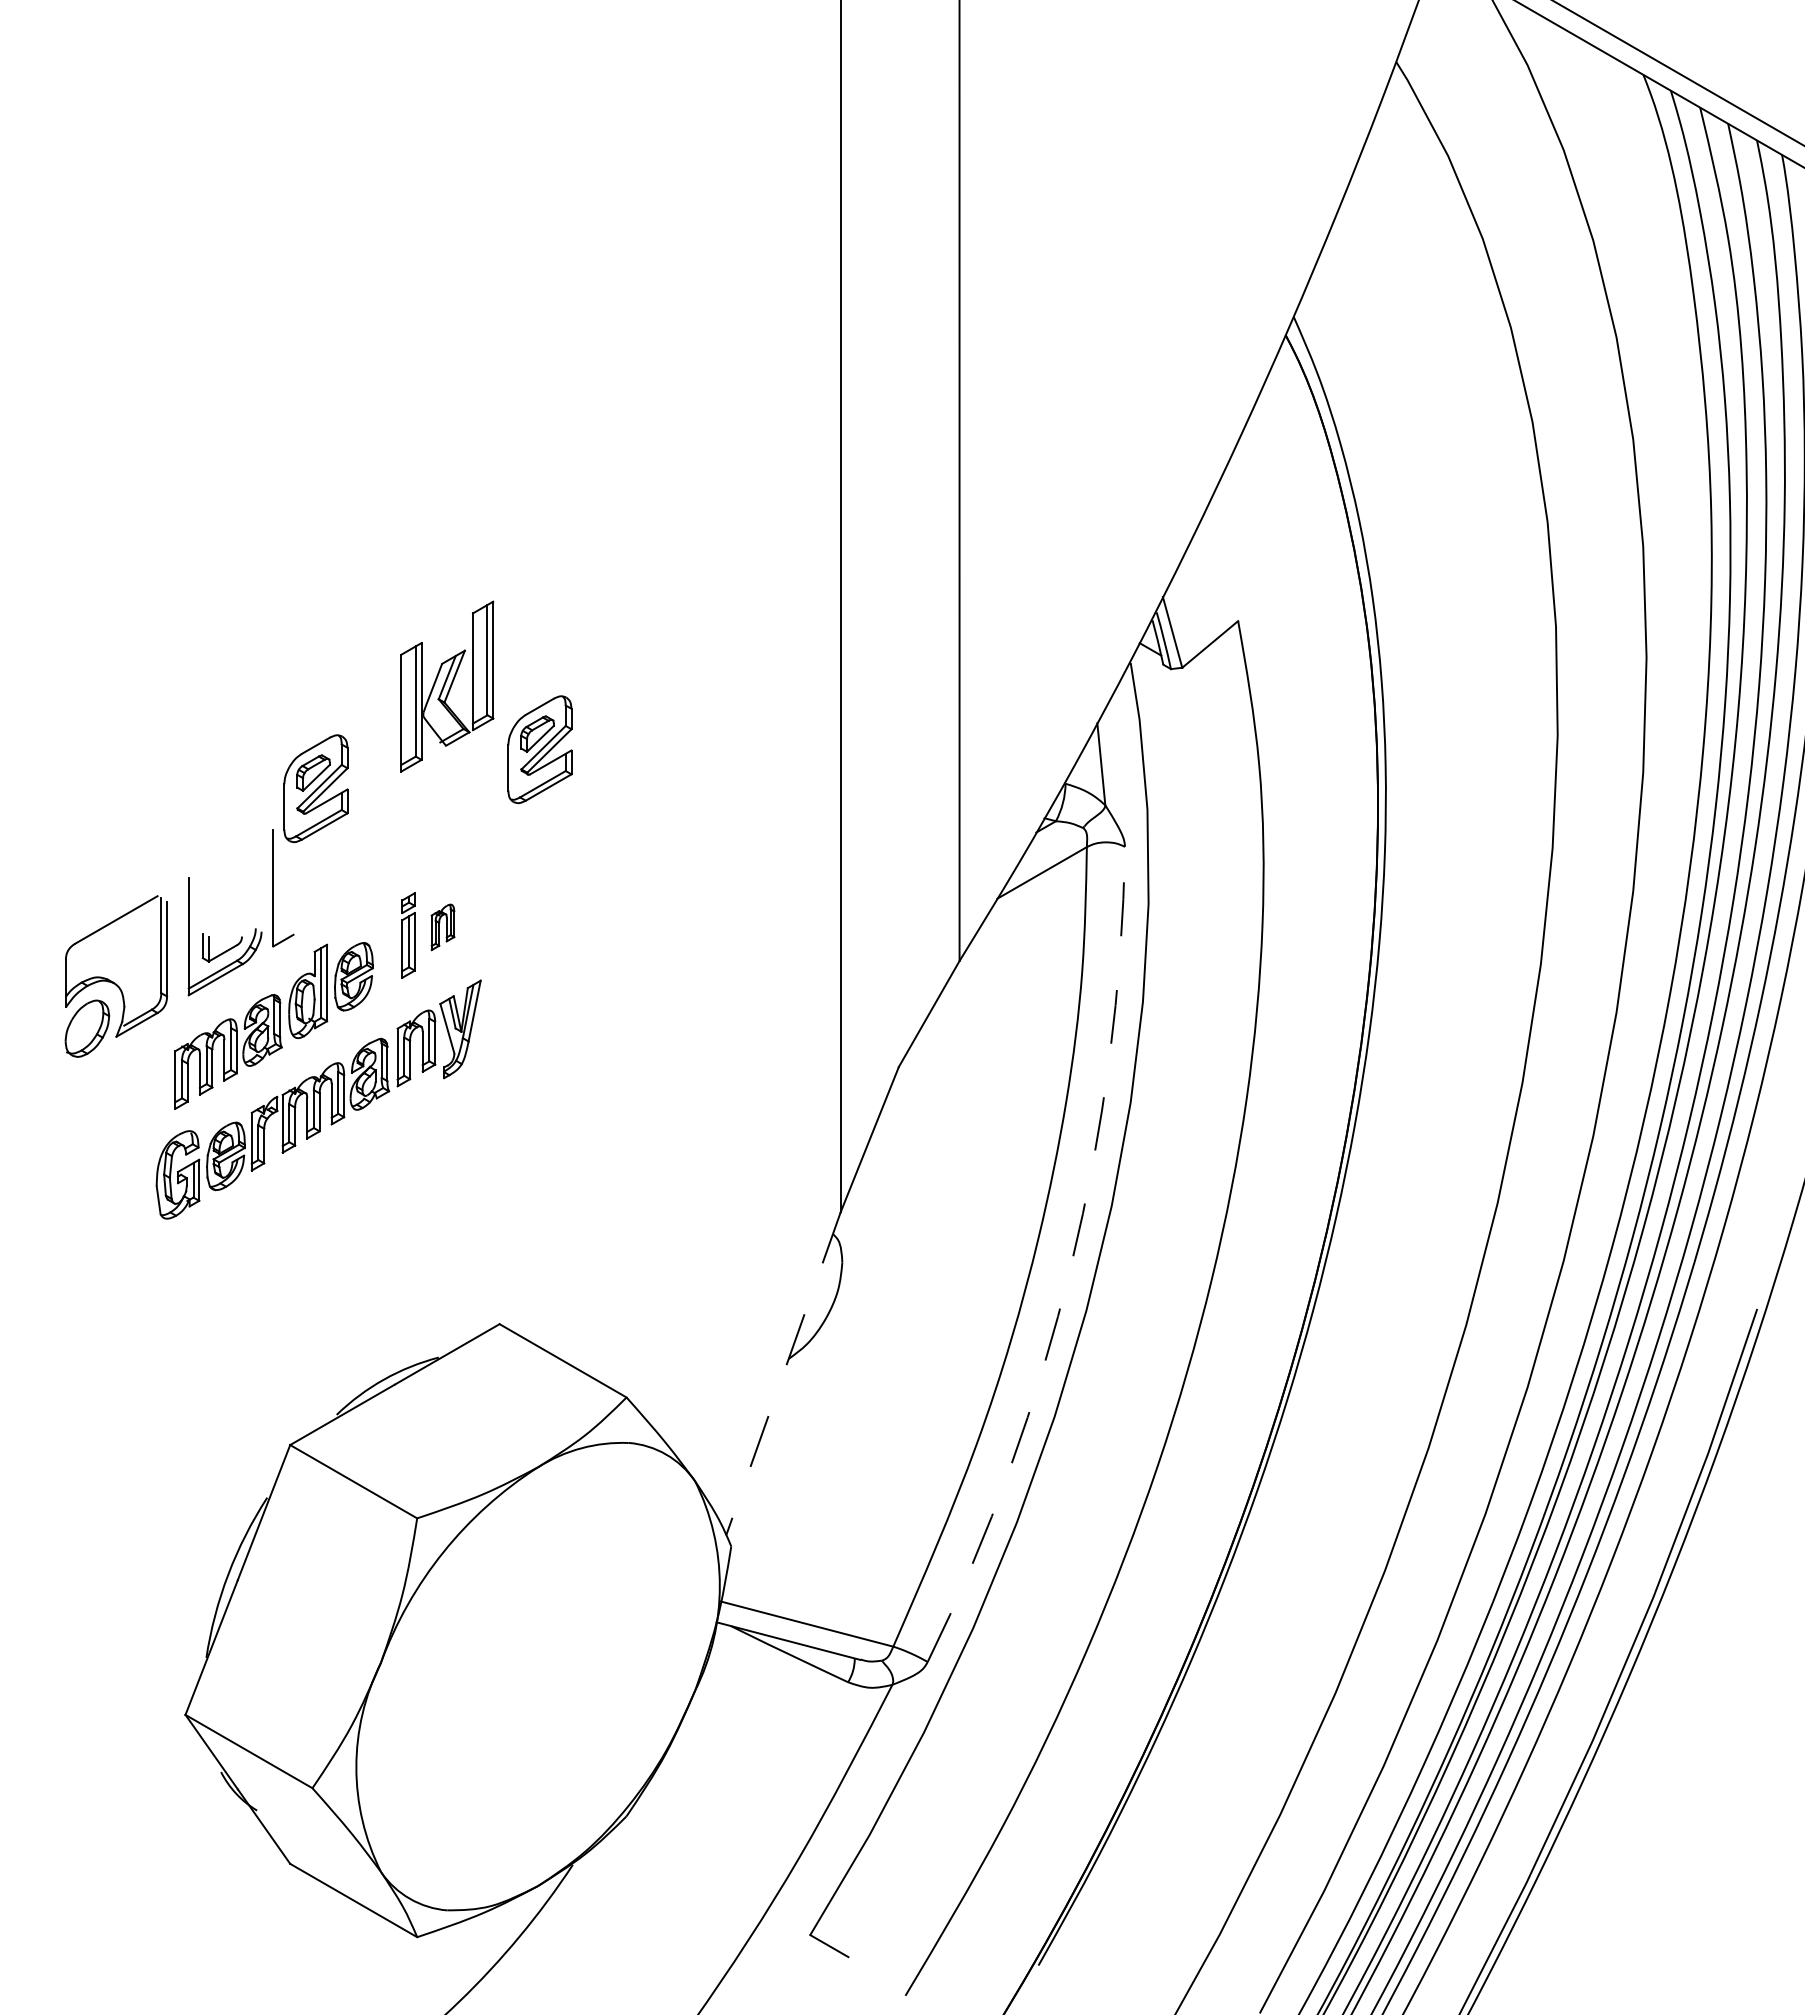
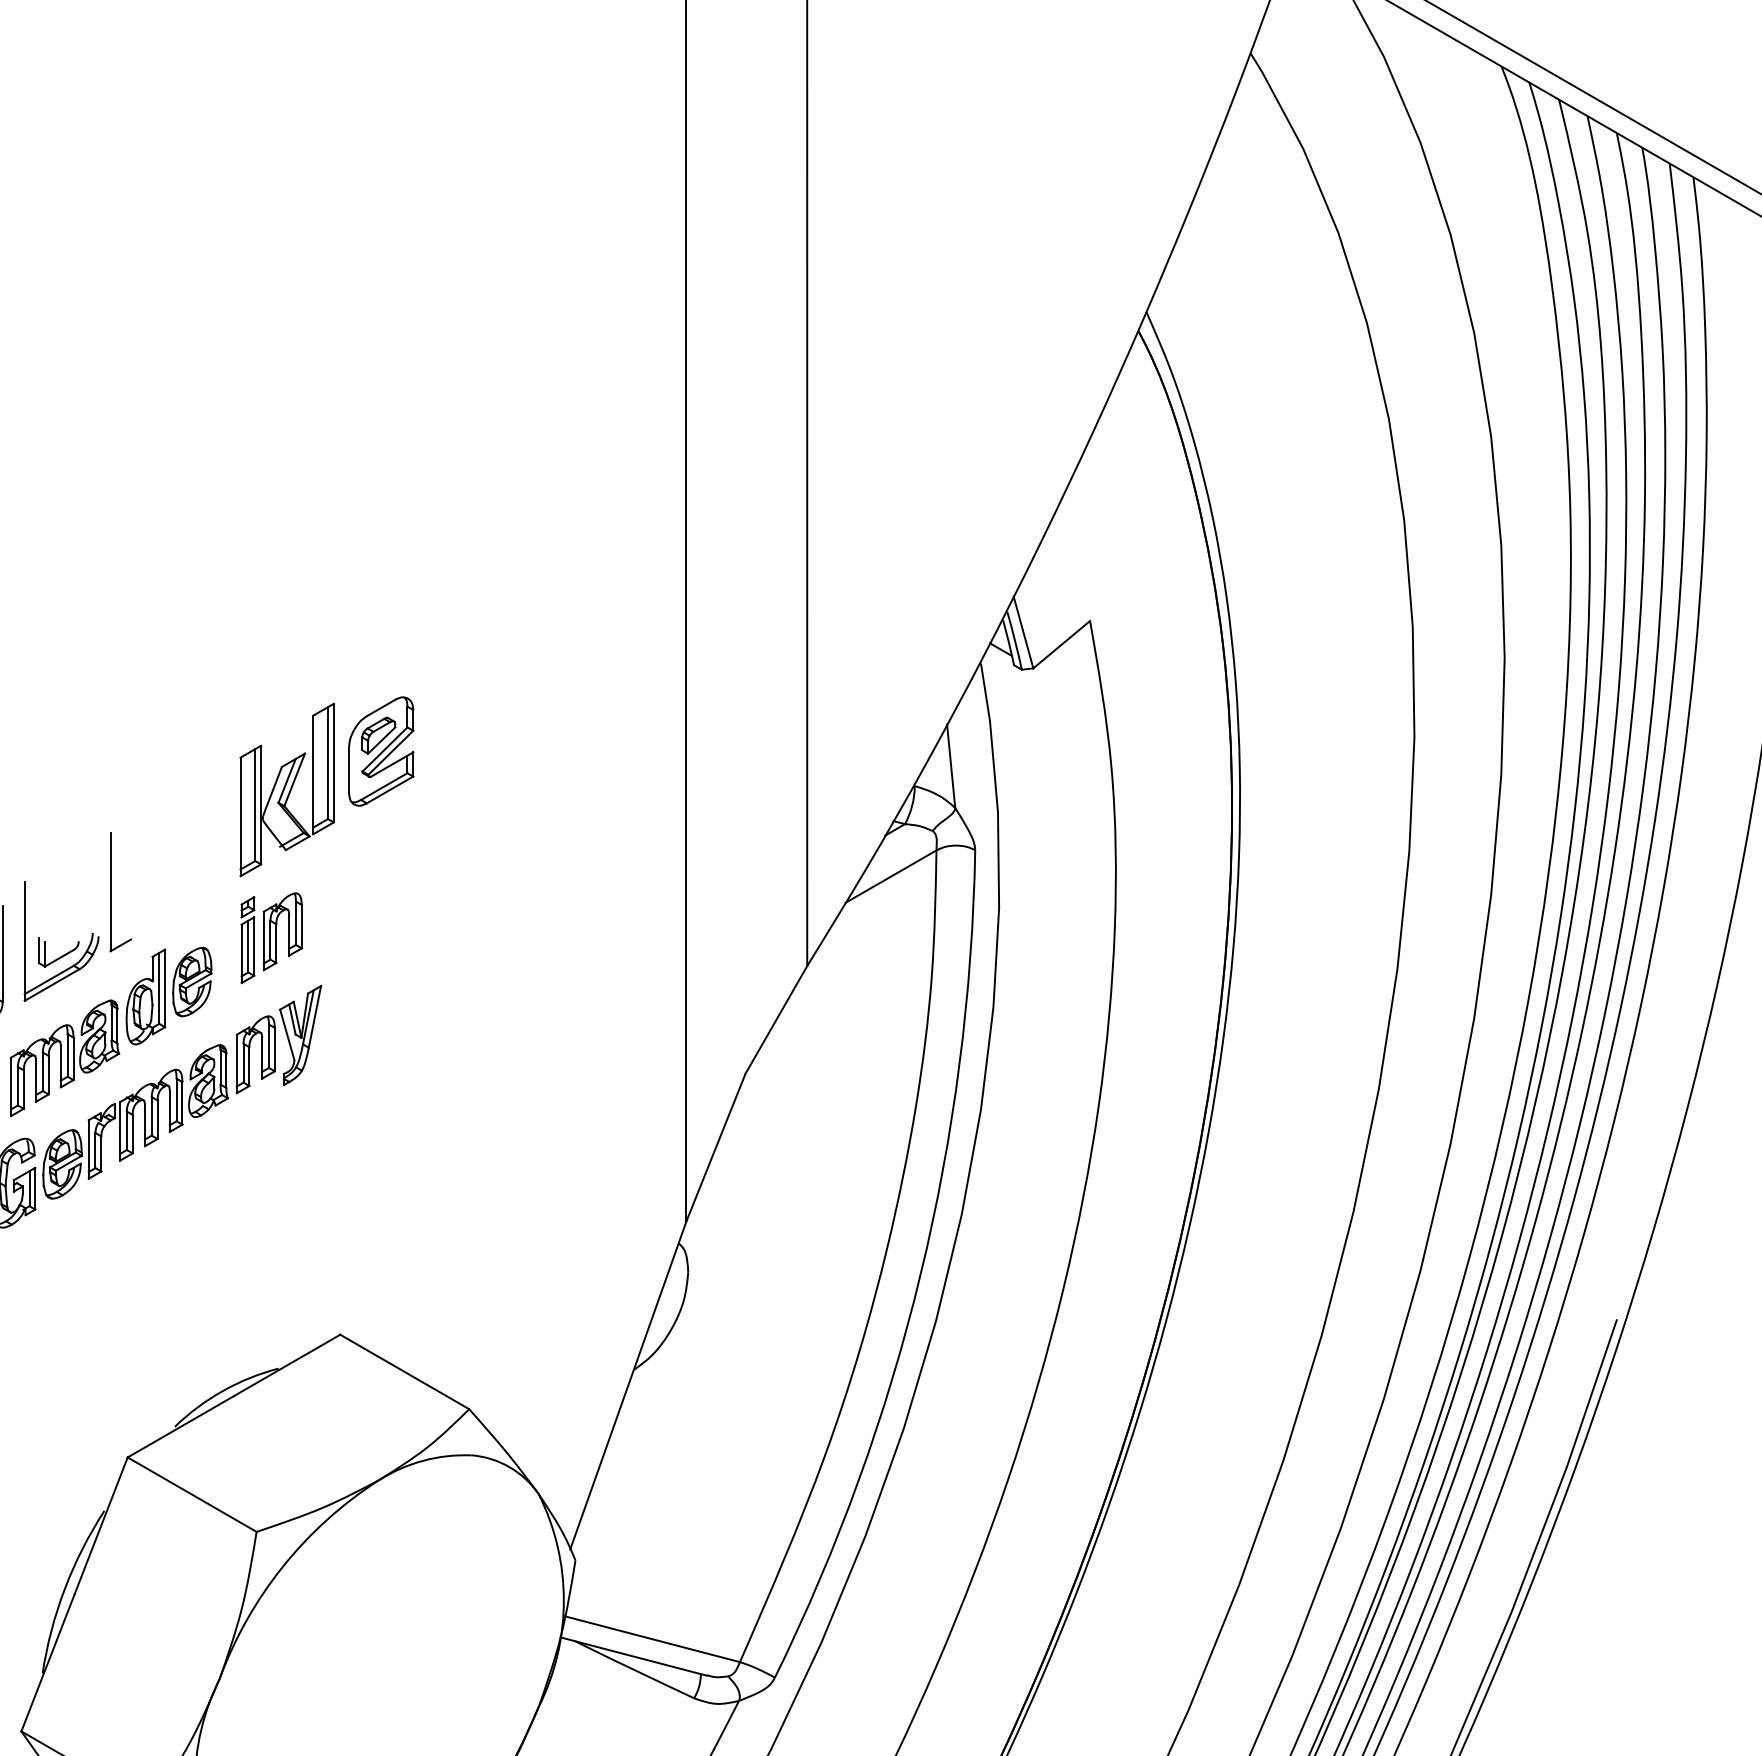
part: (447, 686) -> (287, 789), moved
part: (315, 788) -> (153, 790), removed
part: (442, 927) -> (282, 932), size x1.67
arc: (1071, 1265) -> (920, 1275), dashed -> solid
line: (783, 1374) -> (628, 1385), dashed -> solid

